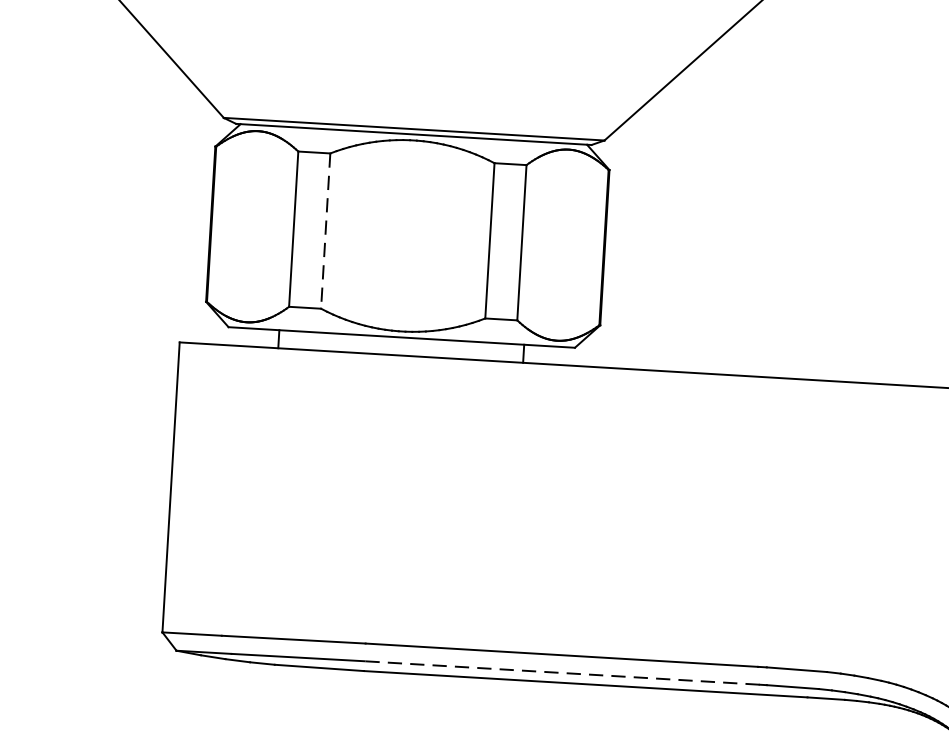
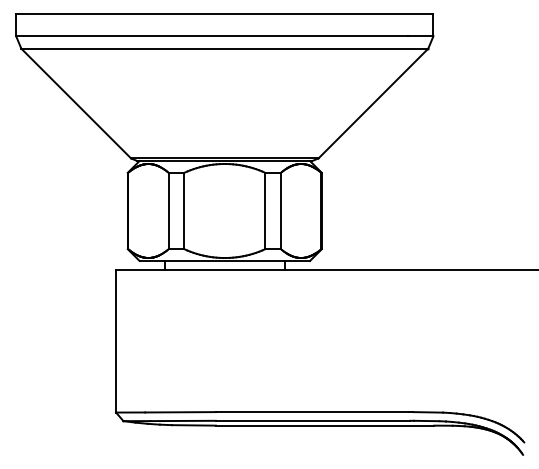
line: (325, 232) -> (184, 211), dashed -> solid
line: (560, 672) -> (312, 420), dashed -> solid

